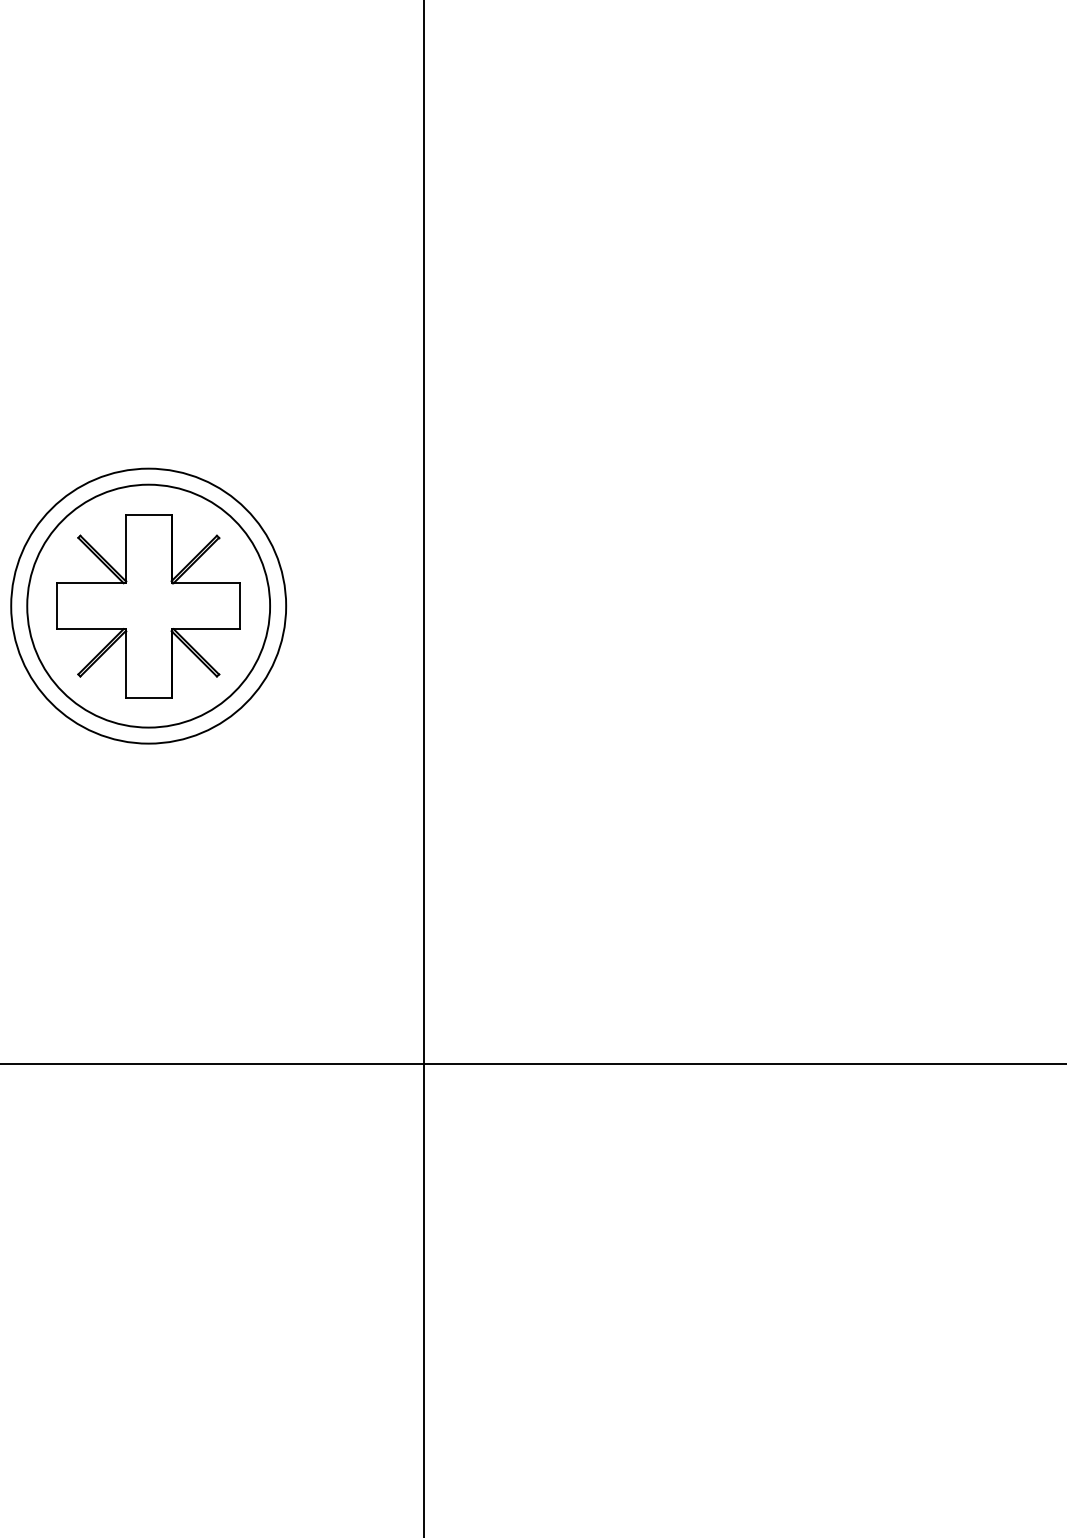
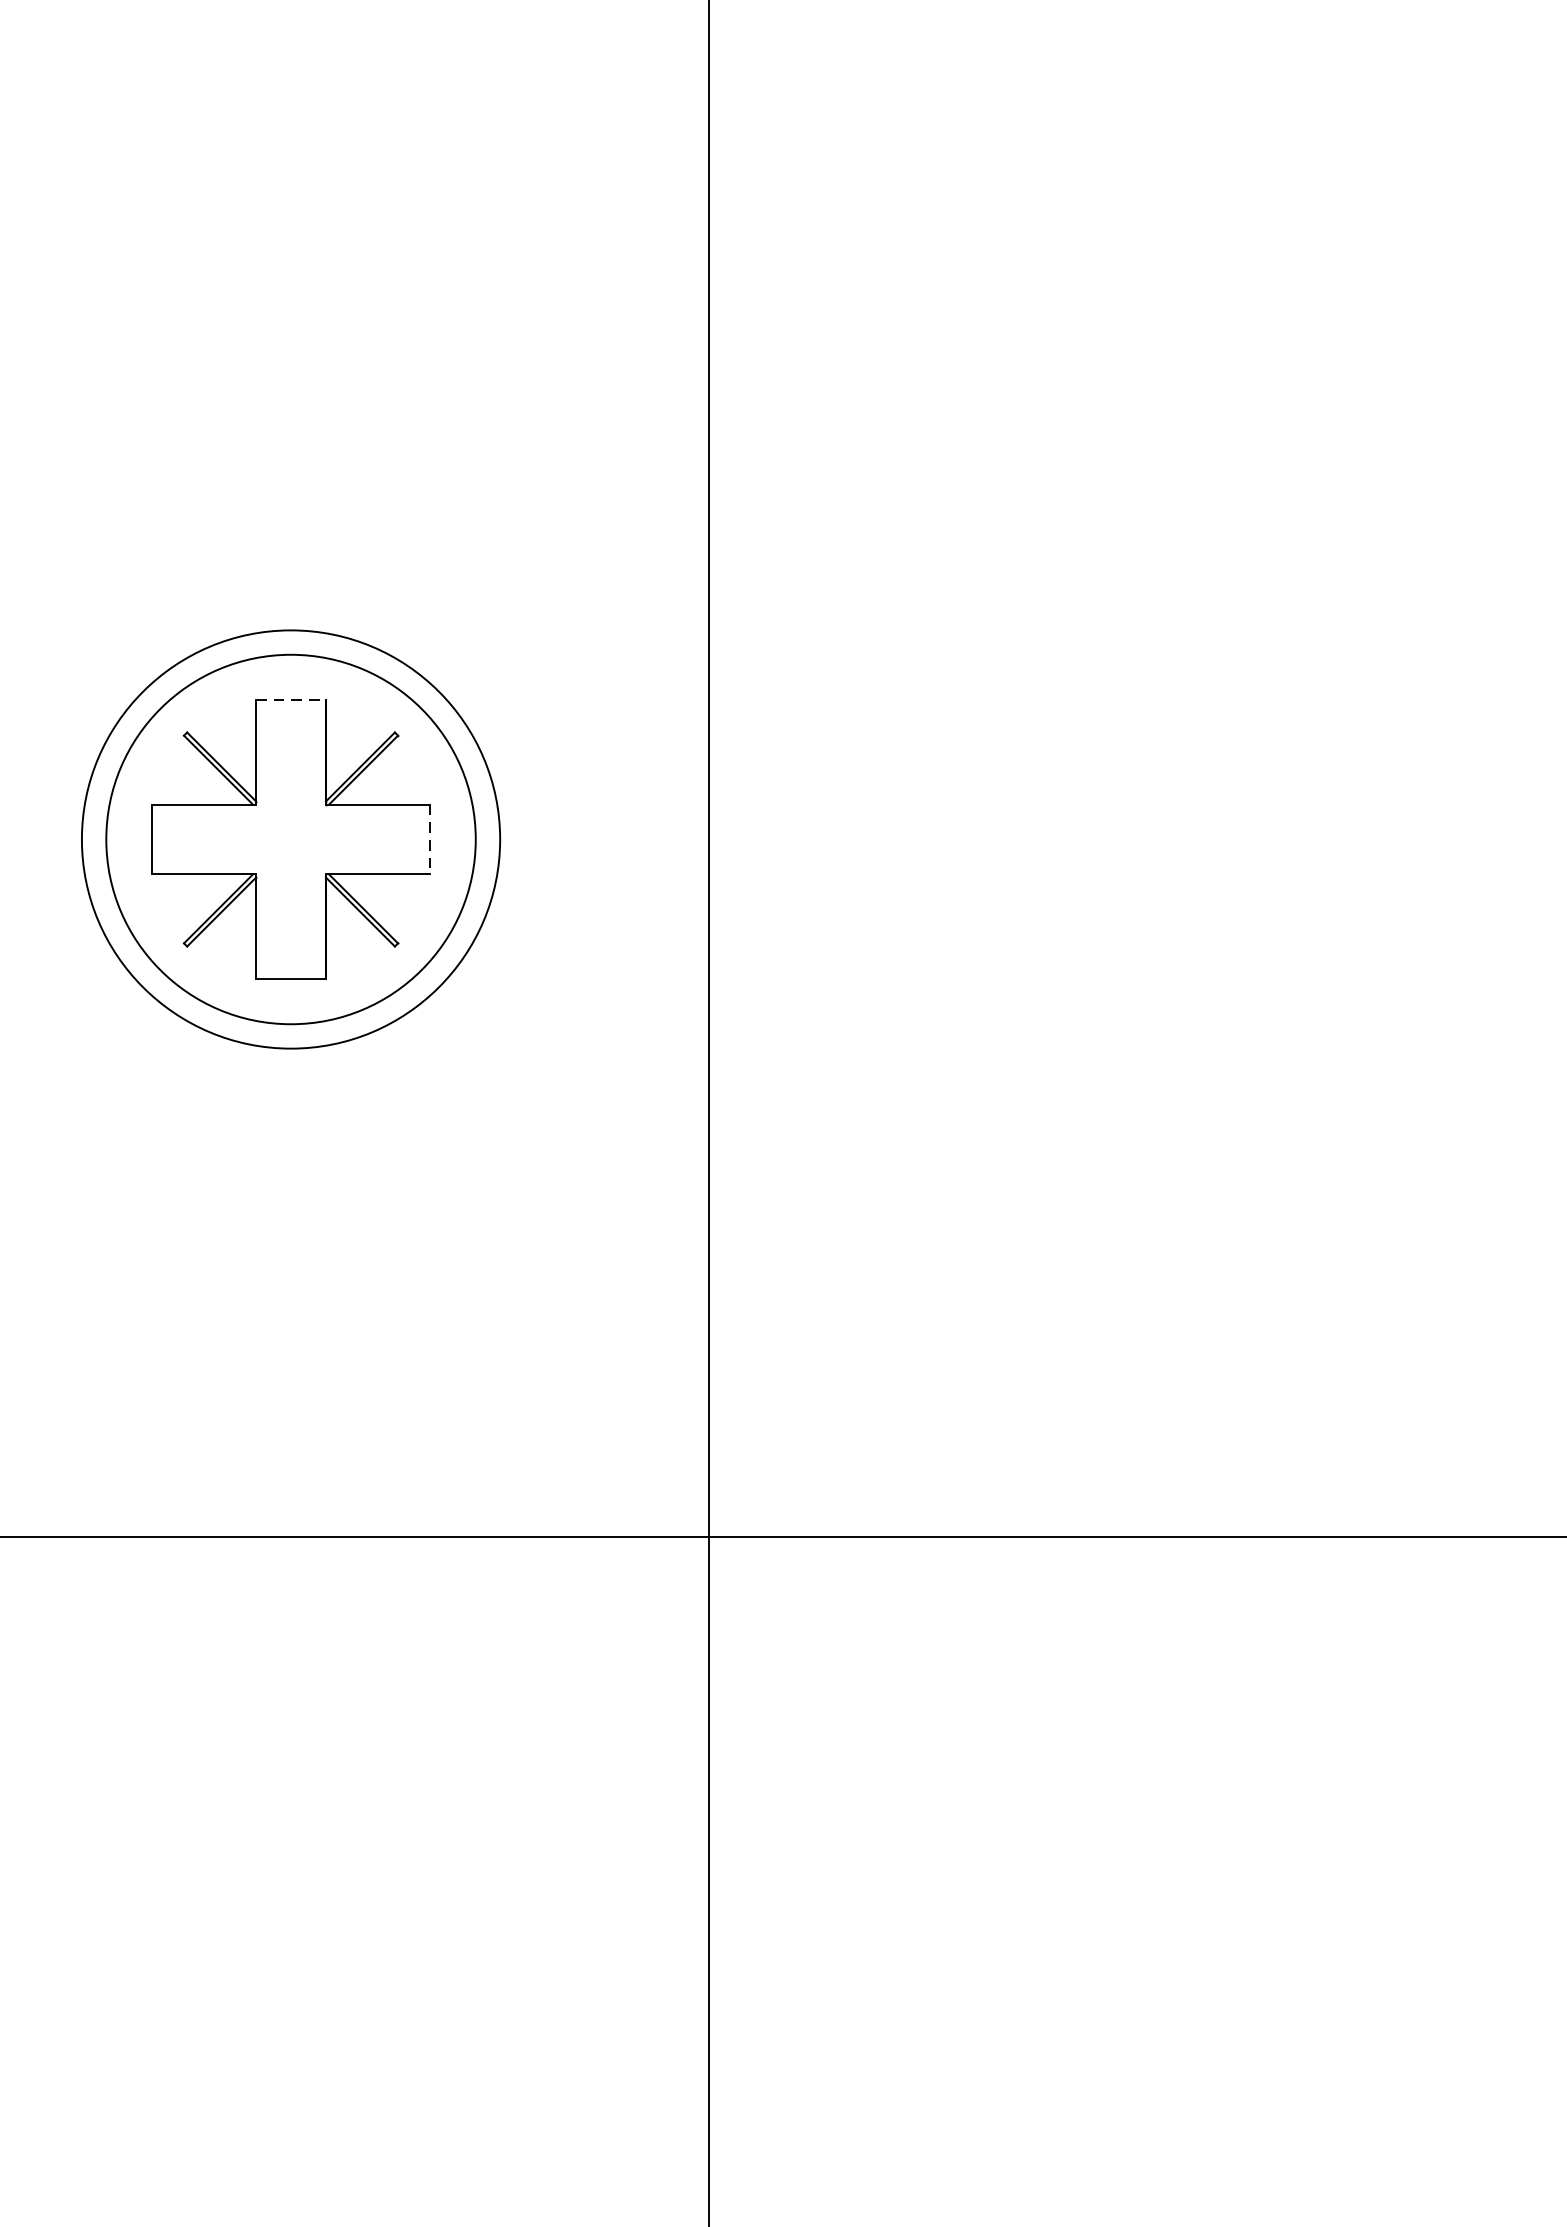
line: (148, 514) -> (290, 700), solid -> dashed
line: (240, 606) -> (430, 840), solid -> dashed

